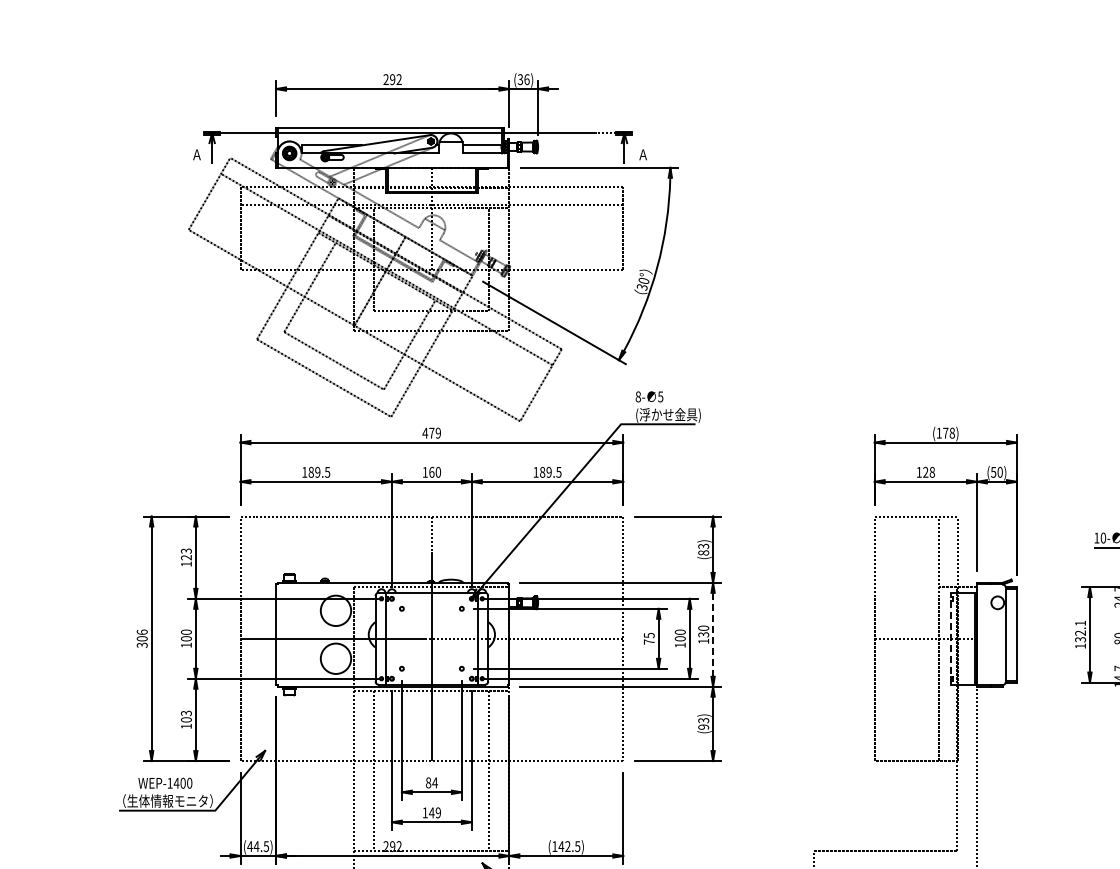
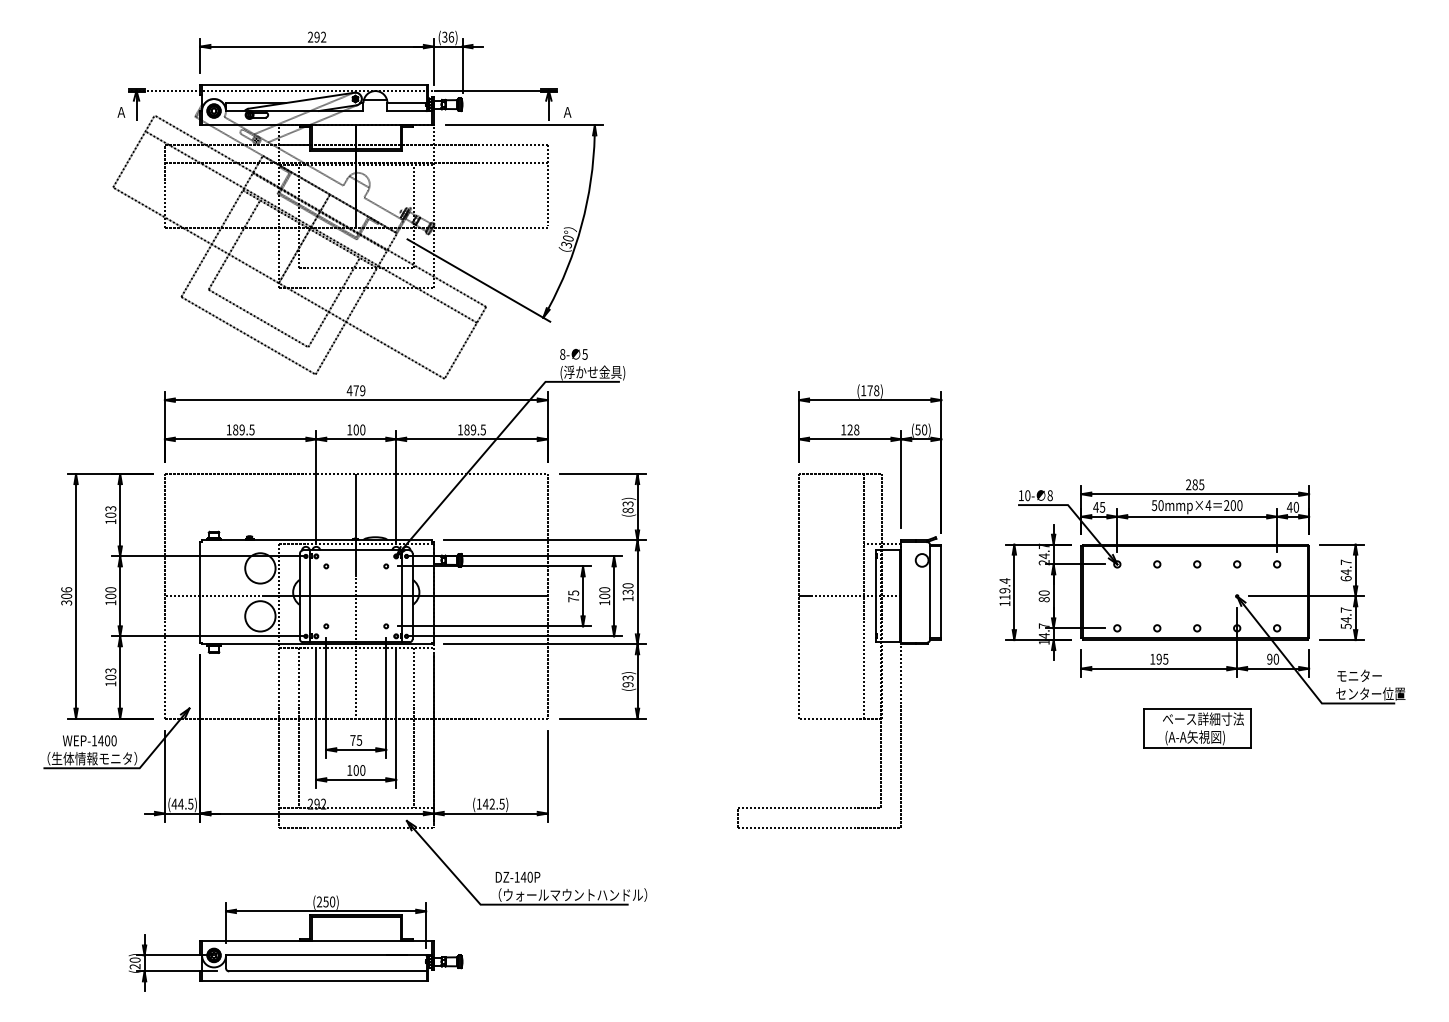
text: (431, 471) -> (355, 429), 160 -> 100
text: (186, 556) -> (110, 514), 123 -> 103
text: (1080, 630) -> (1004, 588), 132.1 -> 119.4
line: (713, 634) -> (637, 592), dashed -> solid
line: (951, 638) -> (875, 596), dashed -> solid
text: (432, 782) -> (356, 740), 84 -> 75
text: (435, 812) -> (359, 770), 149 -> 100

